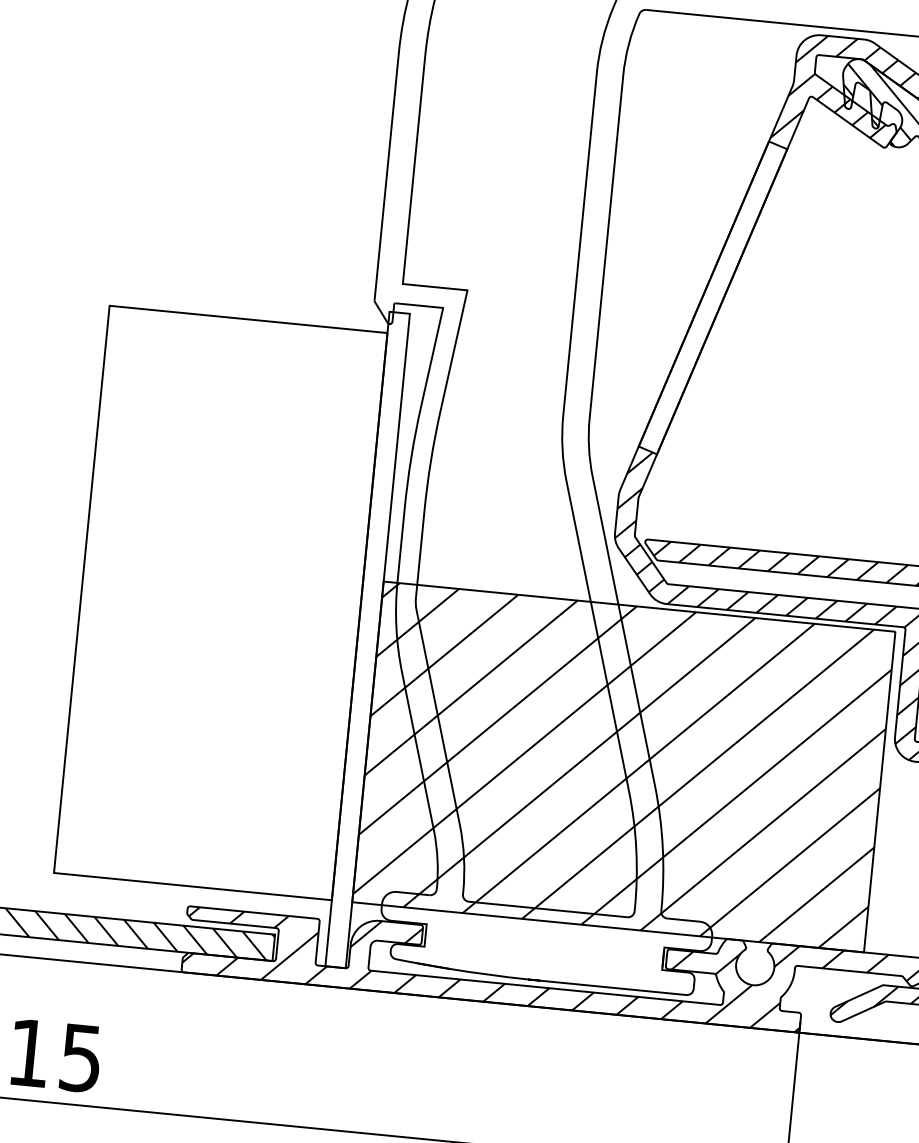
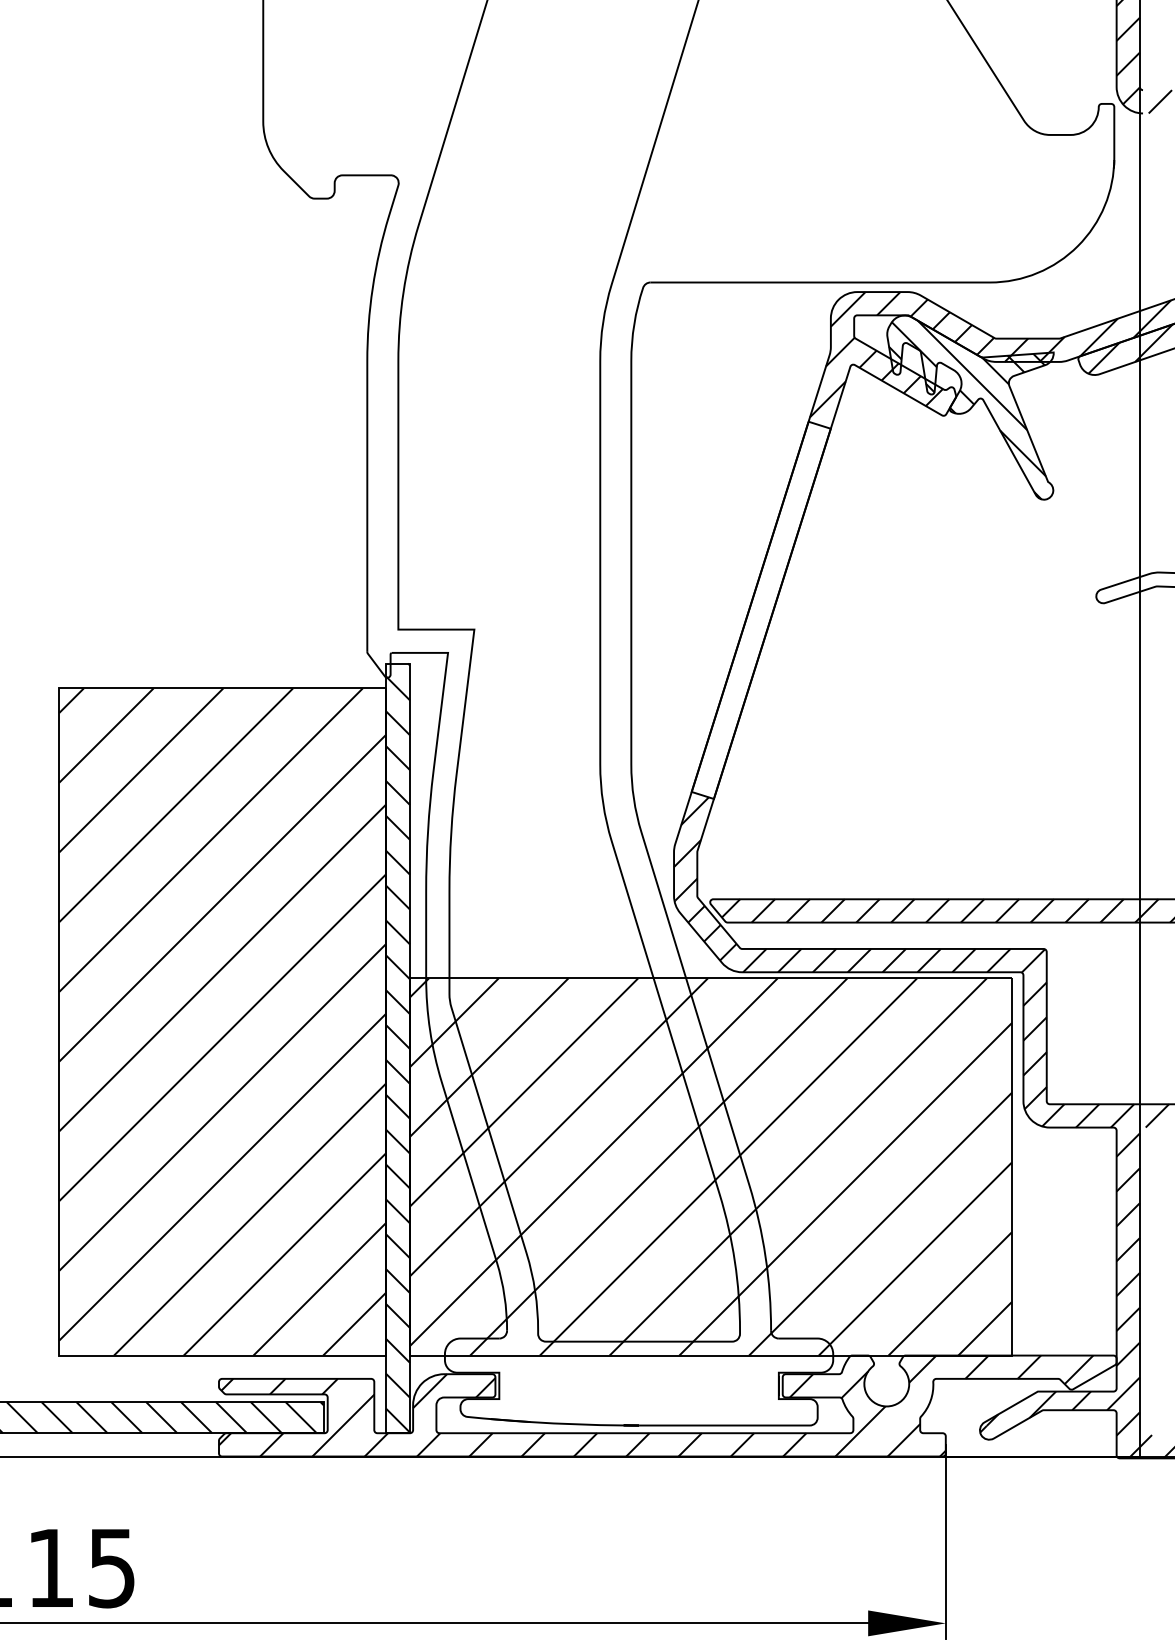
hatch: (220, 602) -> (222, 1021), added
hatch: (368, 639) -> (398, 1047), added

